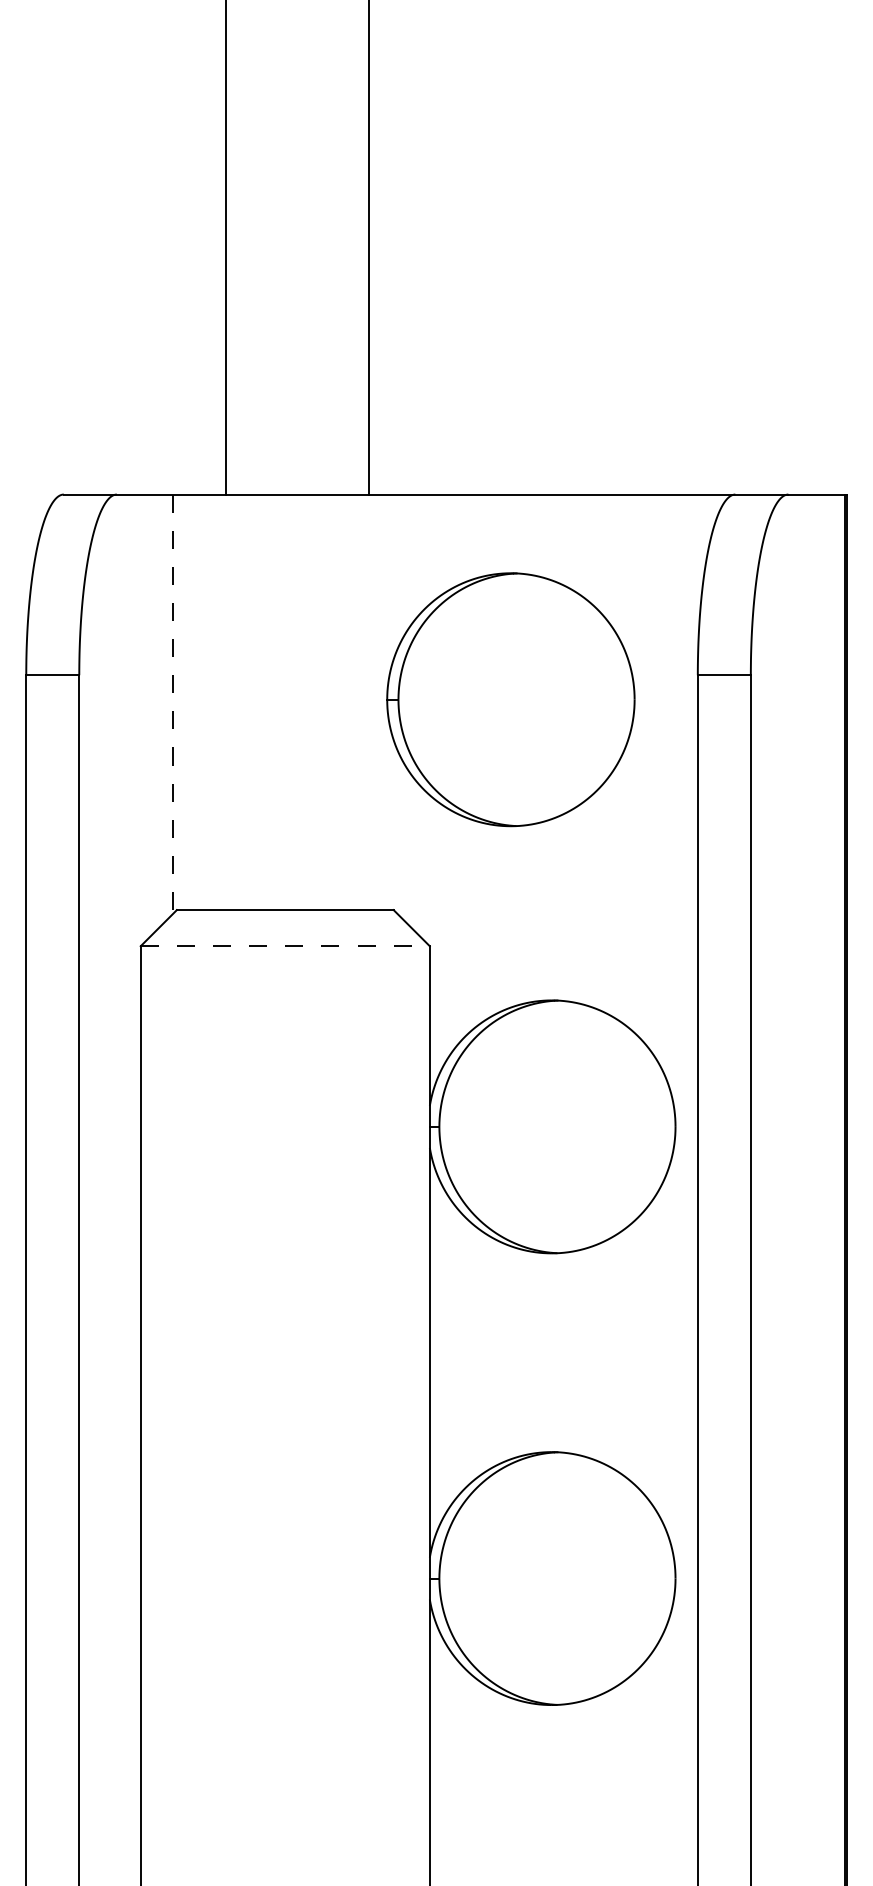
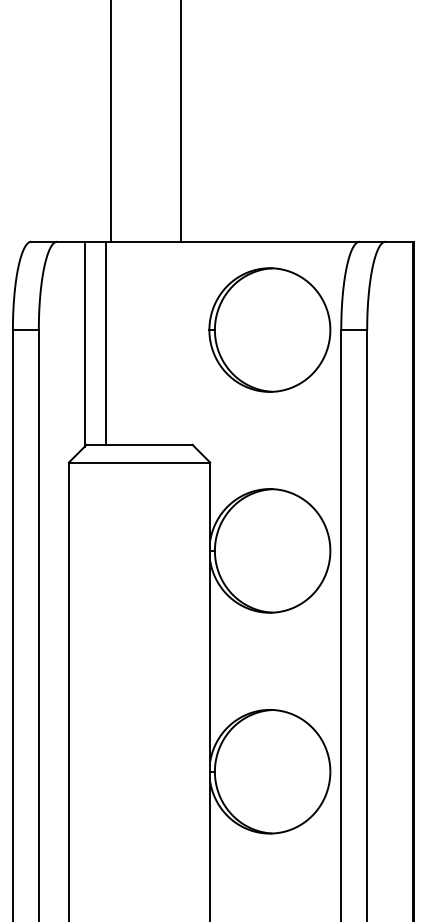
part: (510, 698) -> (269, 329), moved
line: (215, 700) -> (105, 342), added
line: (172, 704) -> (84, 344), dashed -> solid
line: (285, 946) -> (139, 462), dashed -> solid

